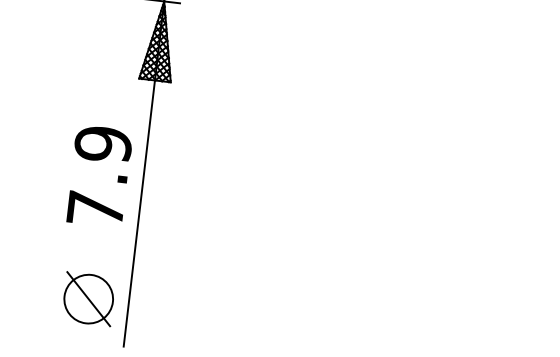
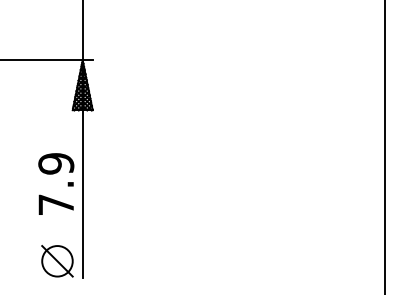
text: (100, 175) -> (56, 183), moved
part: (88, 299) -> (57, 261), moved

